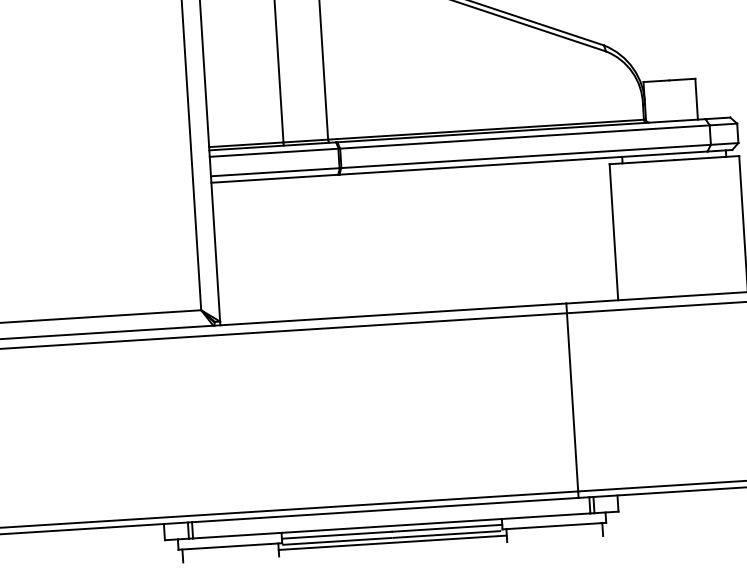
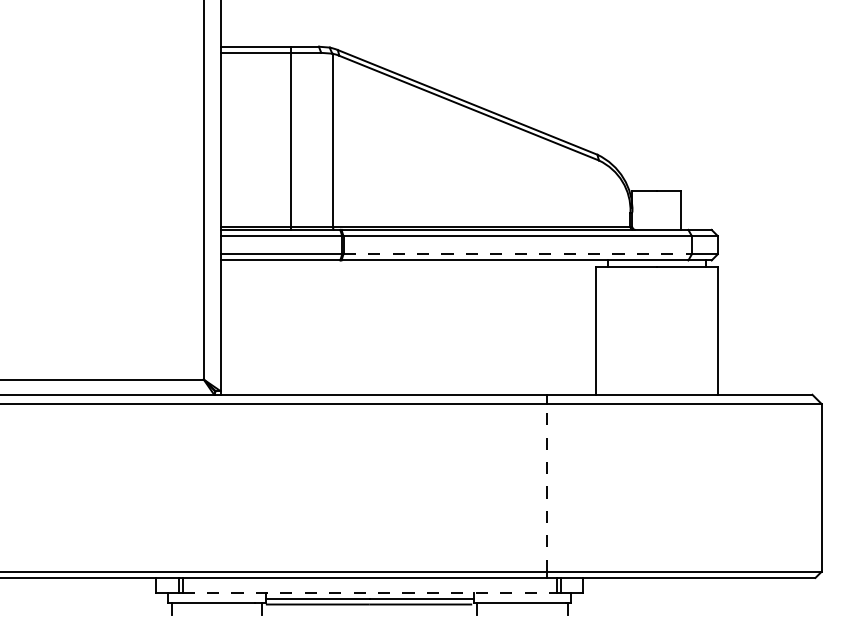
line: (526, 156) -> (518, 254), solid -> dashed
line: (572, 401) -> (546, 487), solid -> dashed
line: (392, 526) -> (370, 593), solid -> dashed
line: (392, 543) -> (369, 609), removed

